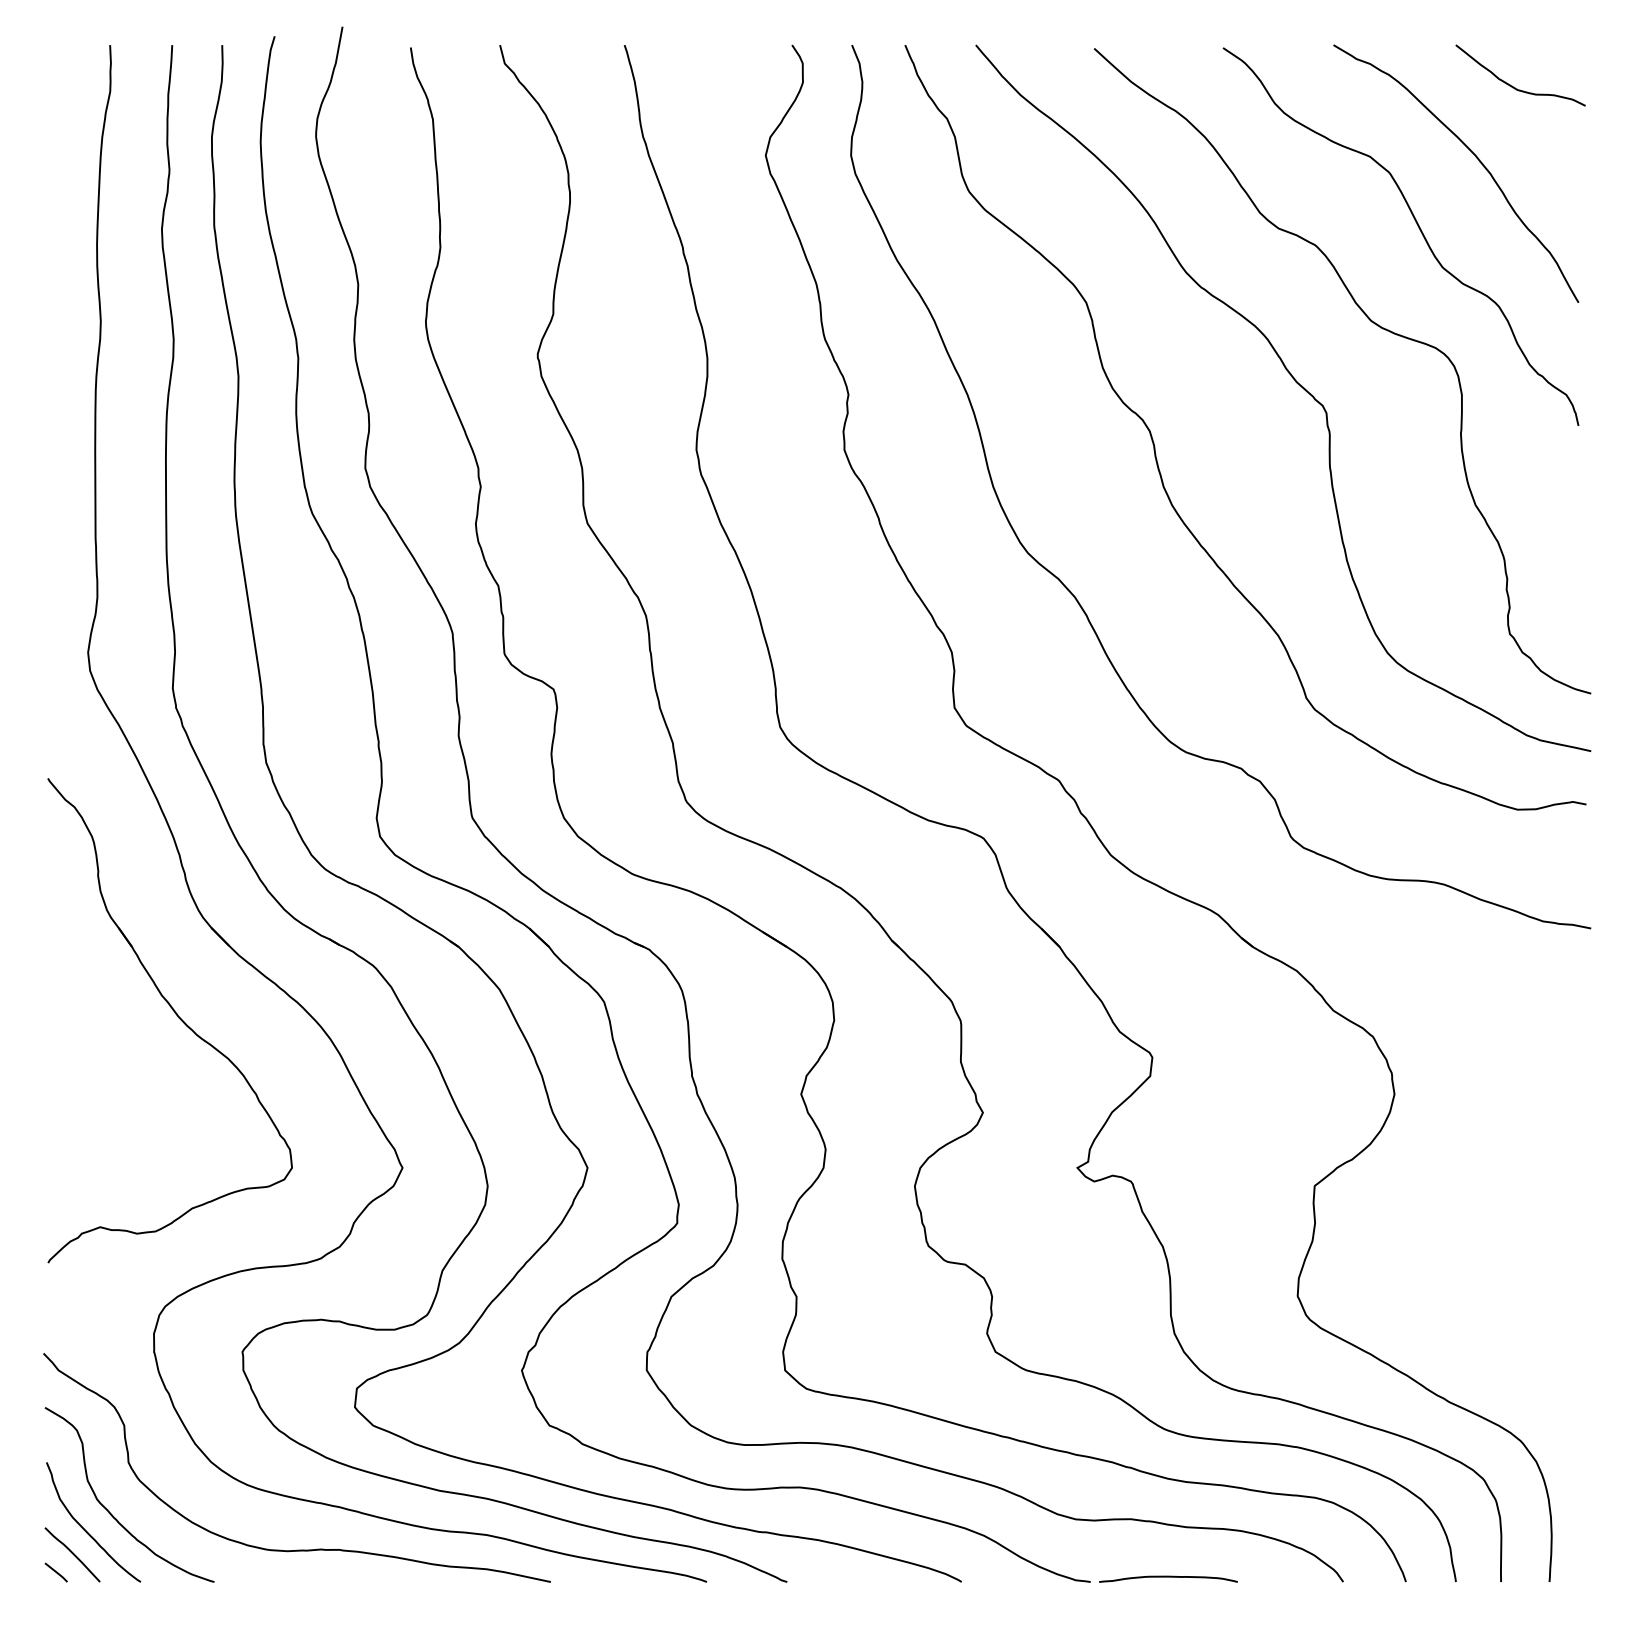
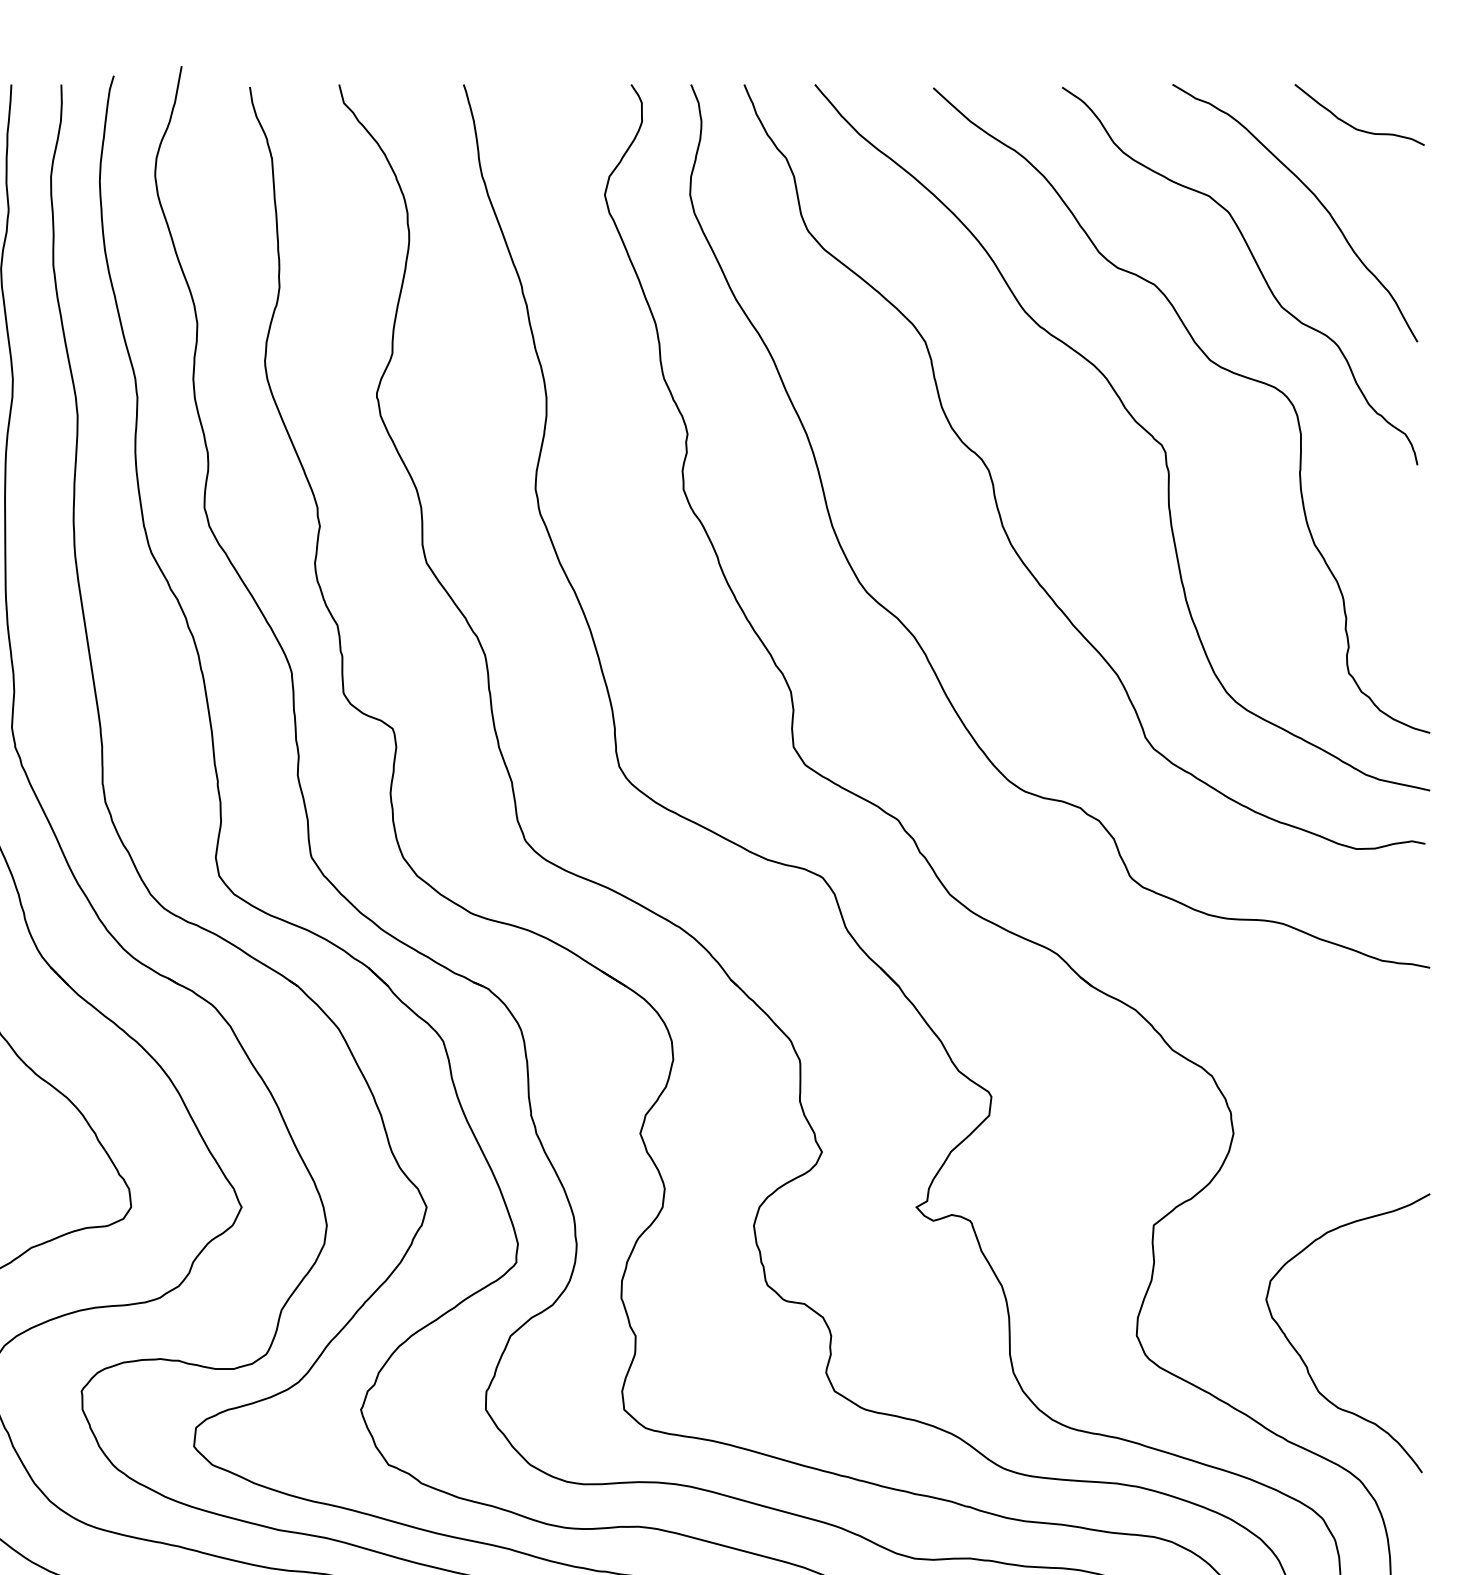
curve: (1463, 1318) -> (1302, 1357), added

